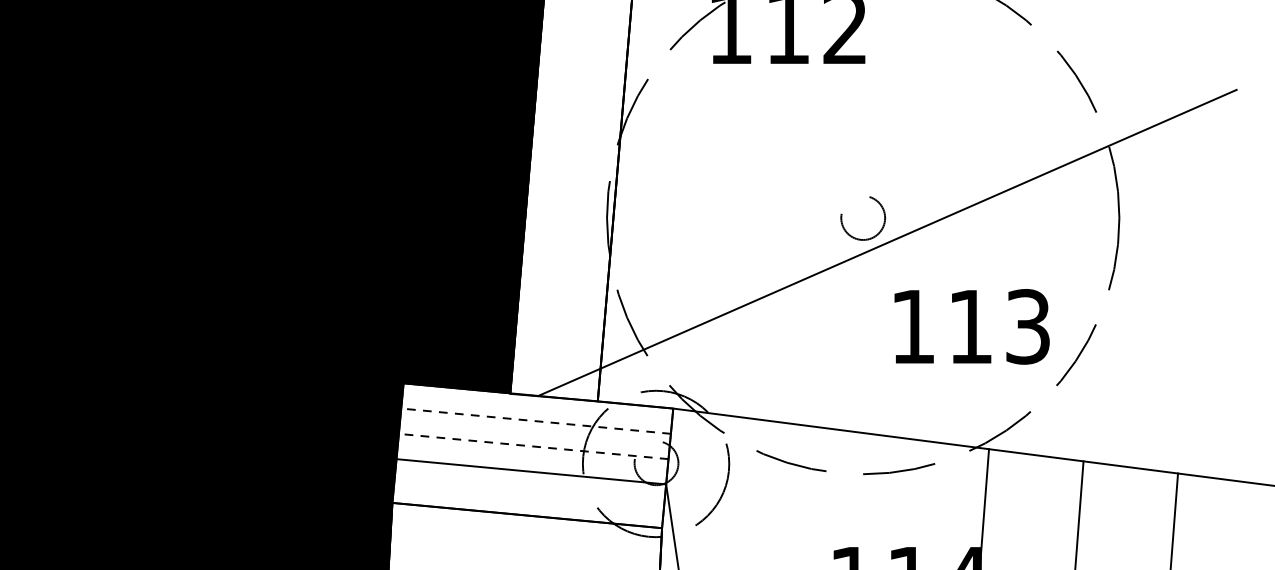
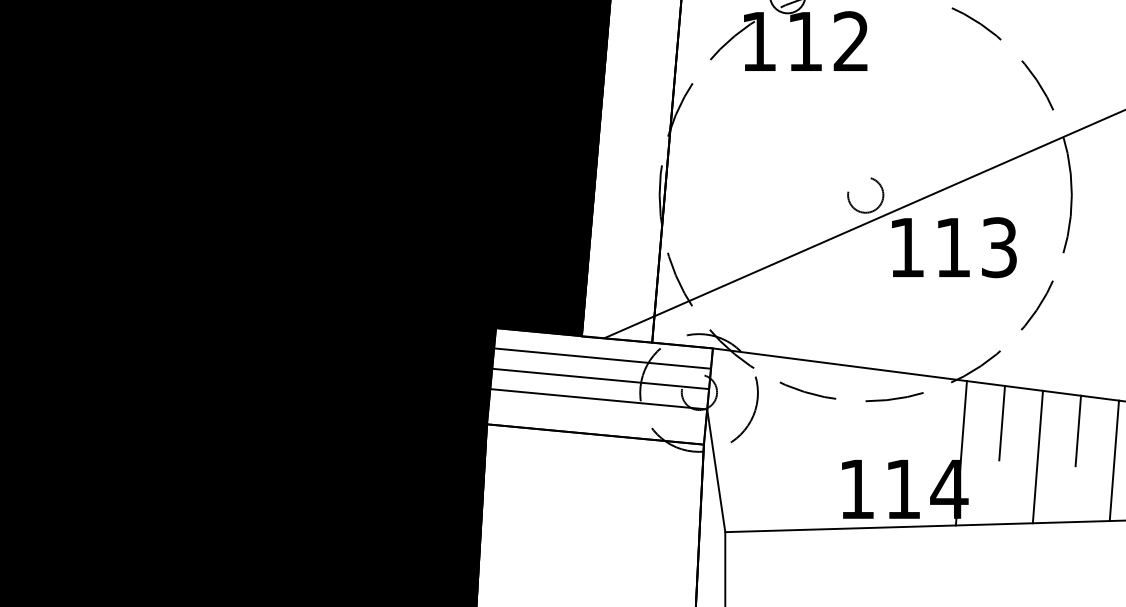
text: (972, 326) -> (954, 247), moved
line: (536, 421) -> (602, 358), dashed -> solid
line: (533, 445) -> (600, 378), dashed -> solid
line: (1033, 500) -> (1002, 422), added
line: (1127, 510) -> (1078, 430), added

